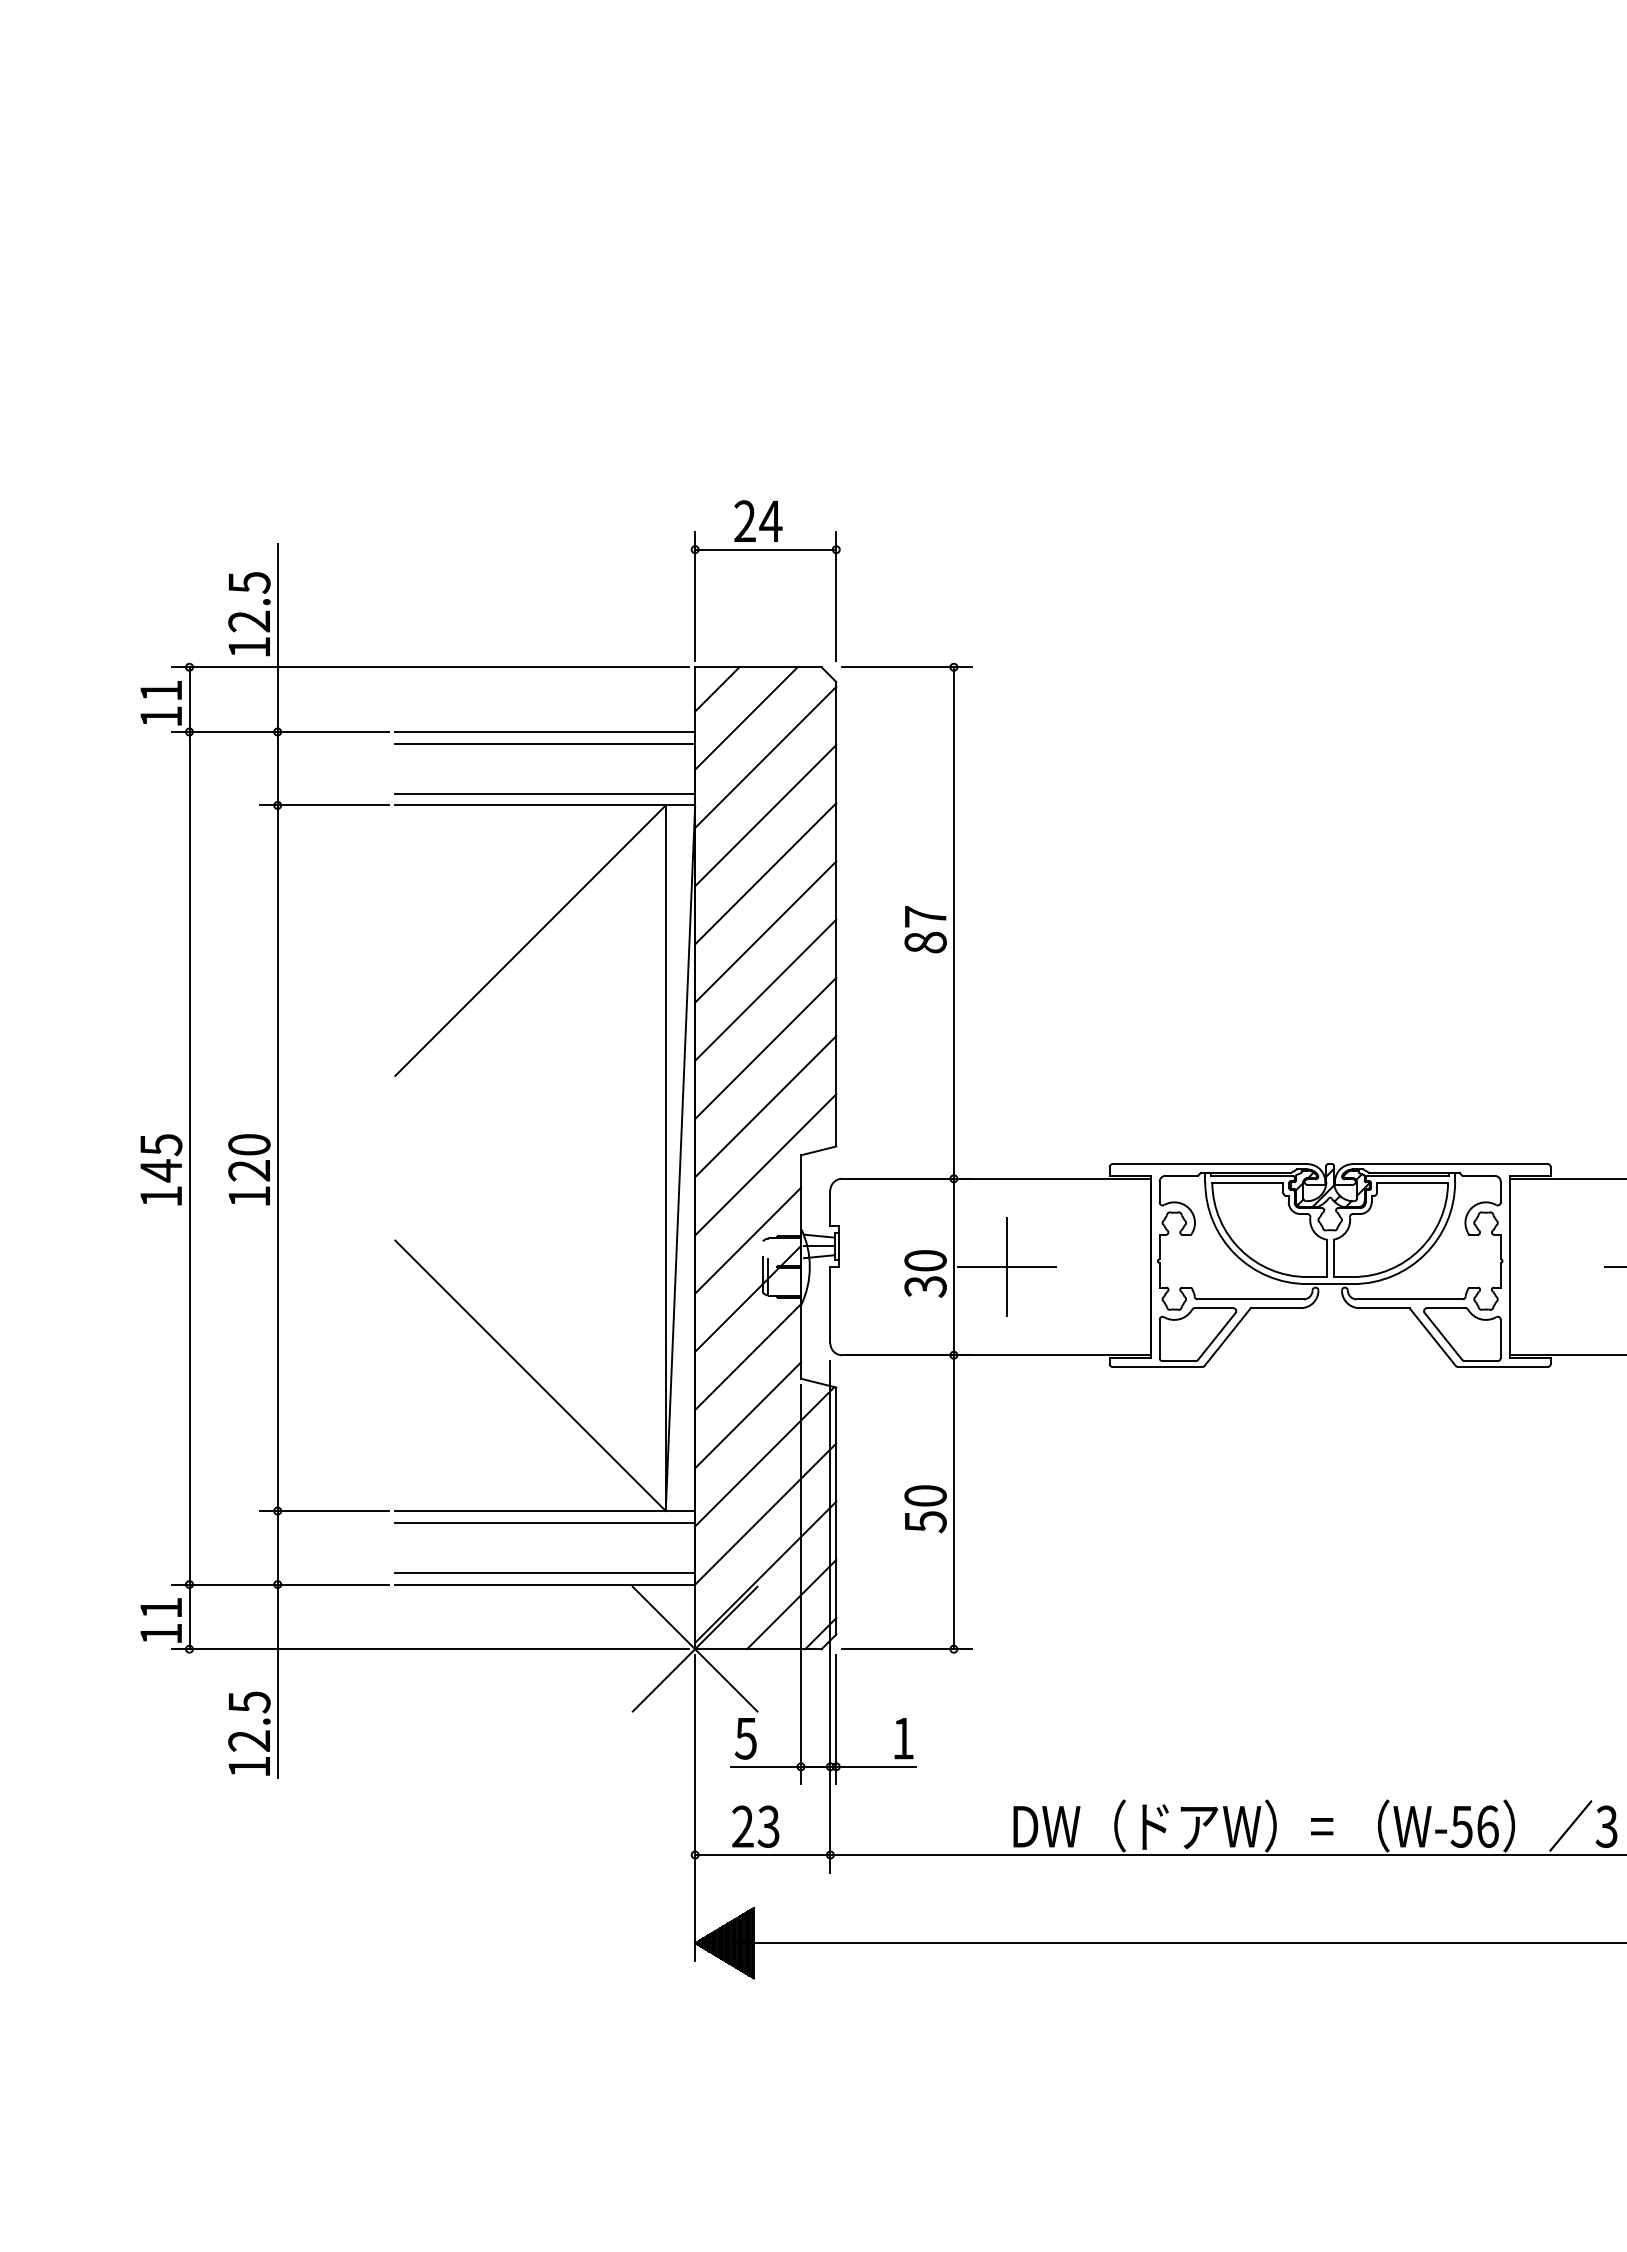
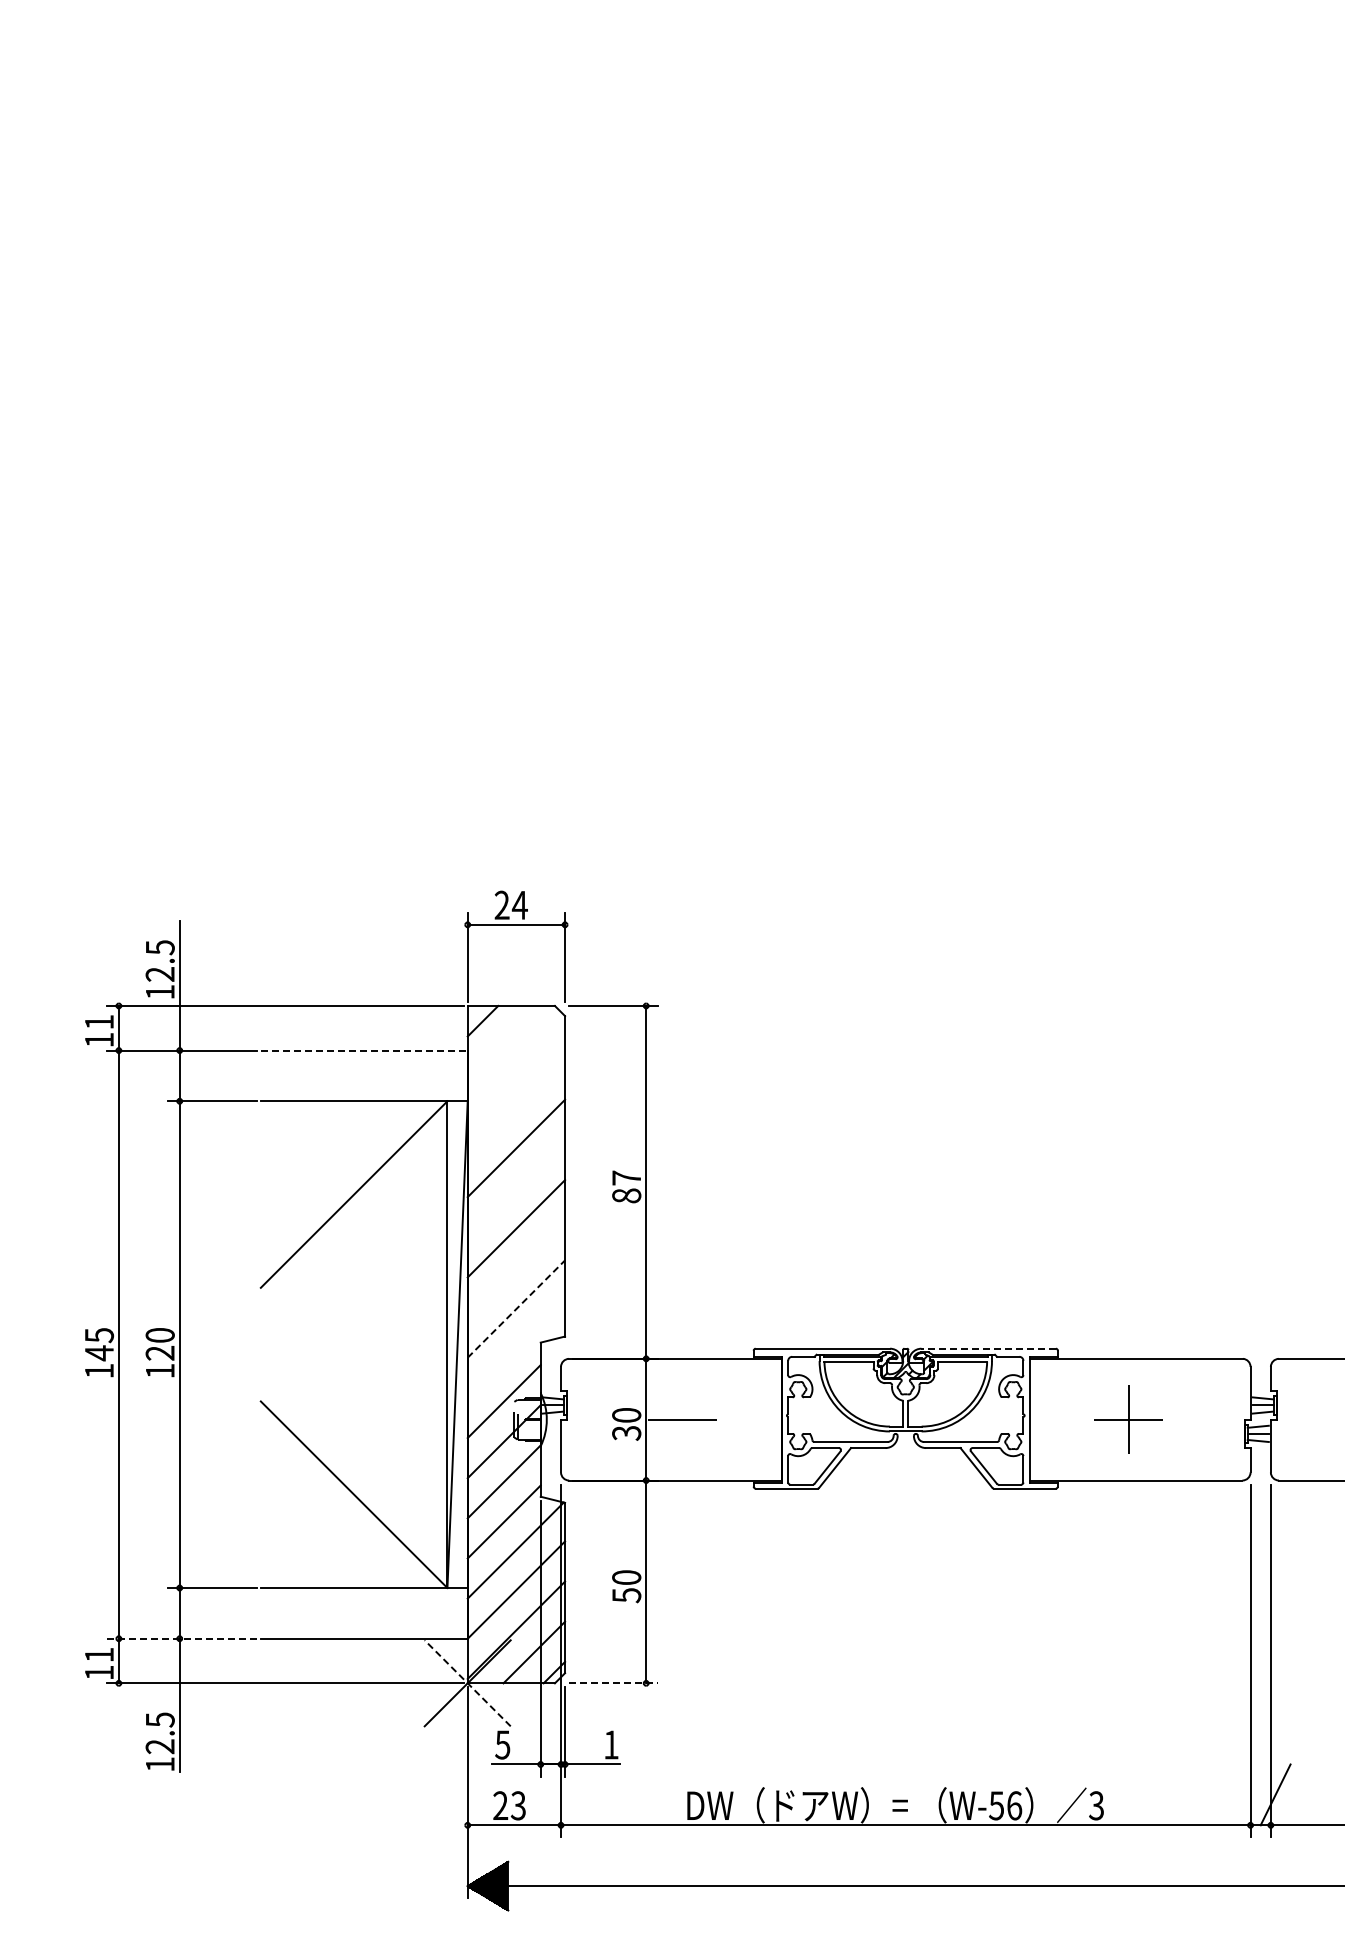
line: (745, 717) -> (502, 1040), removed
line: (545, 731) -> (364, 1050), solid -> dashed
line: (544, 743) -> (363, 1058), removed
line: (765, 756) -> (516, 1067), removed
line: (544, 794) -> (363, 1093), removed
line: (765, 814) -> (516, 1107), removed
line: (765, 931) -> (516, 1188), removed
line: (765, 1047) -> (516, 1268), removed
line: (765, 1107) -> (516, 1309), solid -> dashed
line: (765, 1163) -> (516, 1348), removed
line: (1450, 1163) -> (988, 1348), solid -> dashed
line: (1006, 1266) -> (682, 1419), removed
line: (544, 1523) -> (363, 1596), removed
line: (544, 1572) -> (363, 1630), removed
line: (280, 1584) -> (181, 1638), solid -> dashed
line: (694, 1649) -> (467, 1683), solid -> dashed
line: (906, 1649) -> (613, 1683), solid -> dashed

